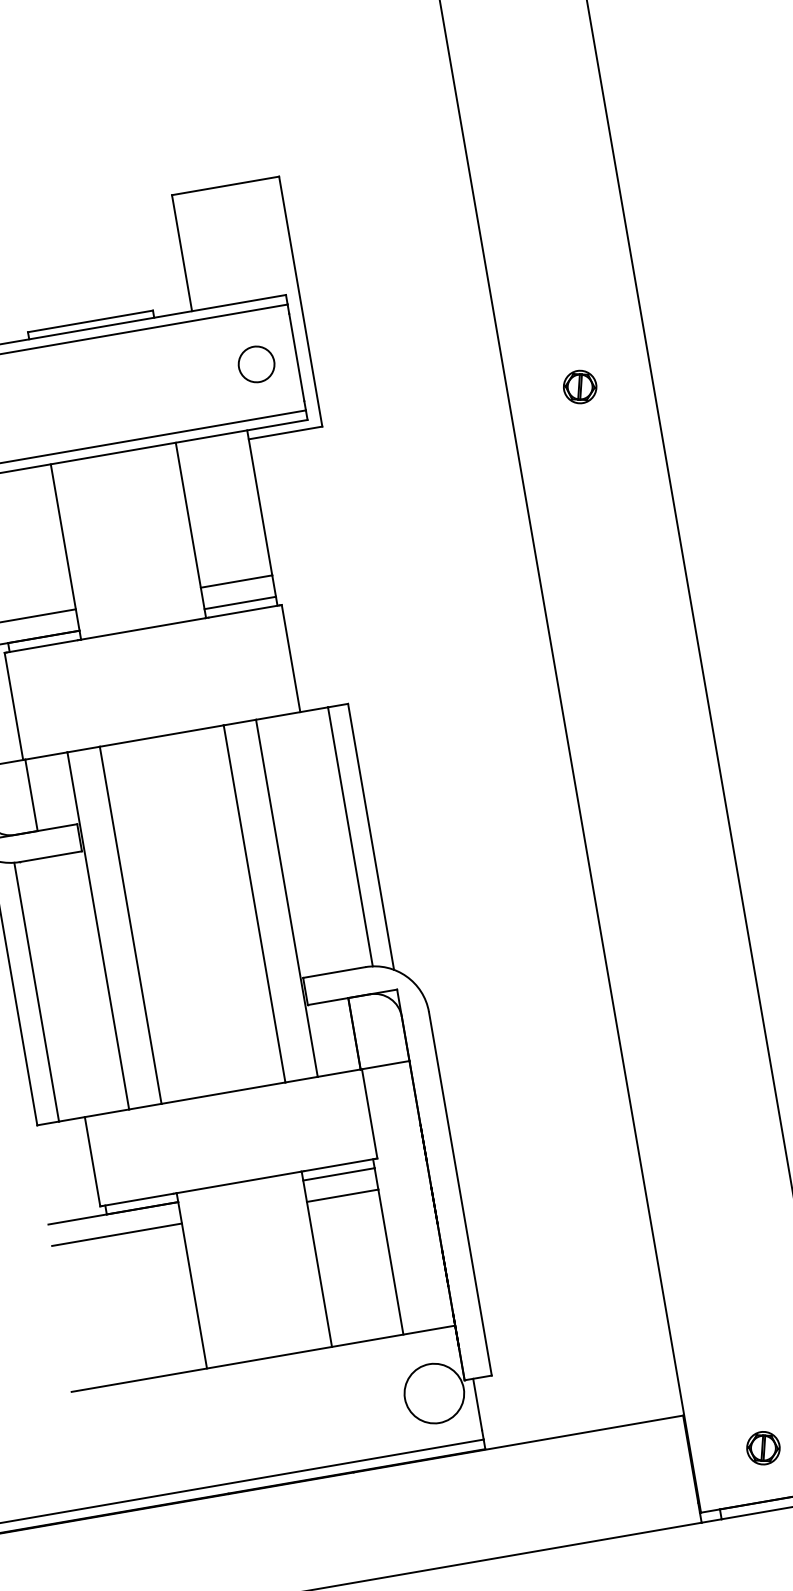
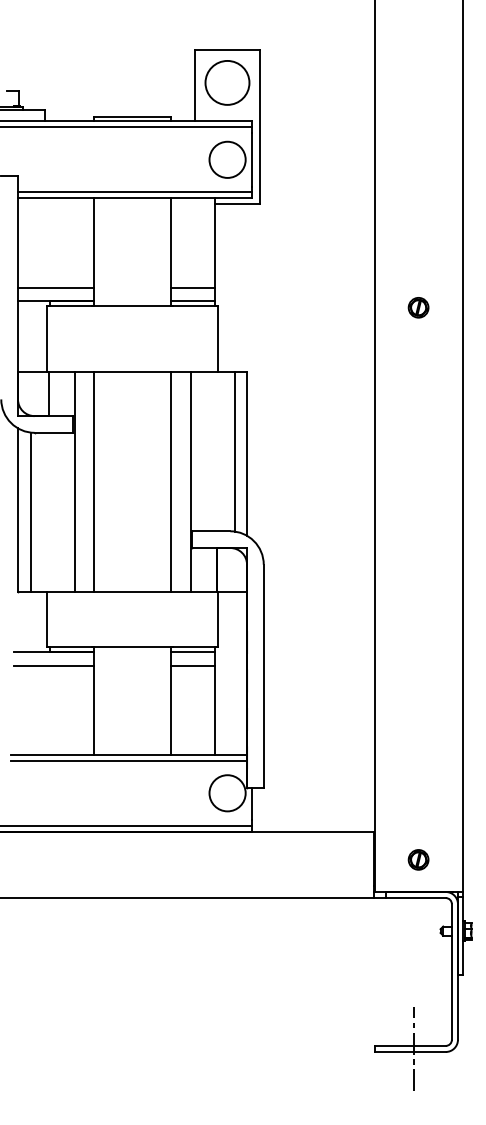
circle: (234, 238) -> (227, 82), added
circle: (256, 363) -> (227, 159), size x1.67
part: (579, 386) -> (418, 307), moved
line: (265, 1367) -> (129, 760), added

